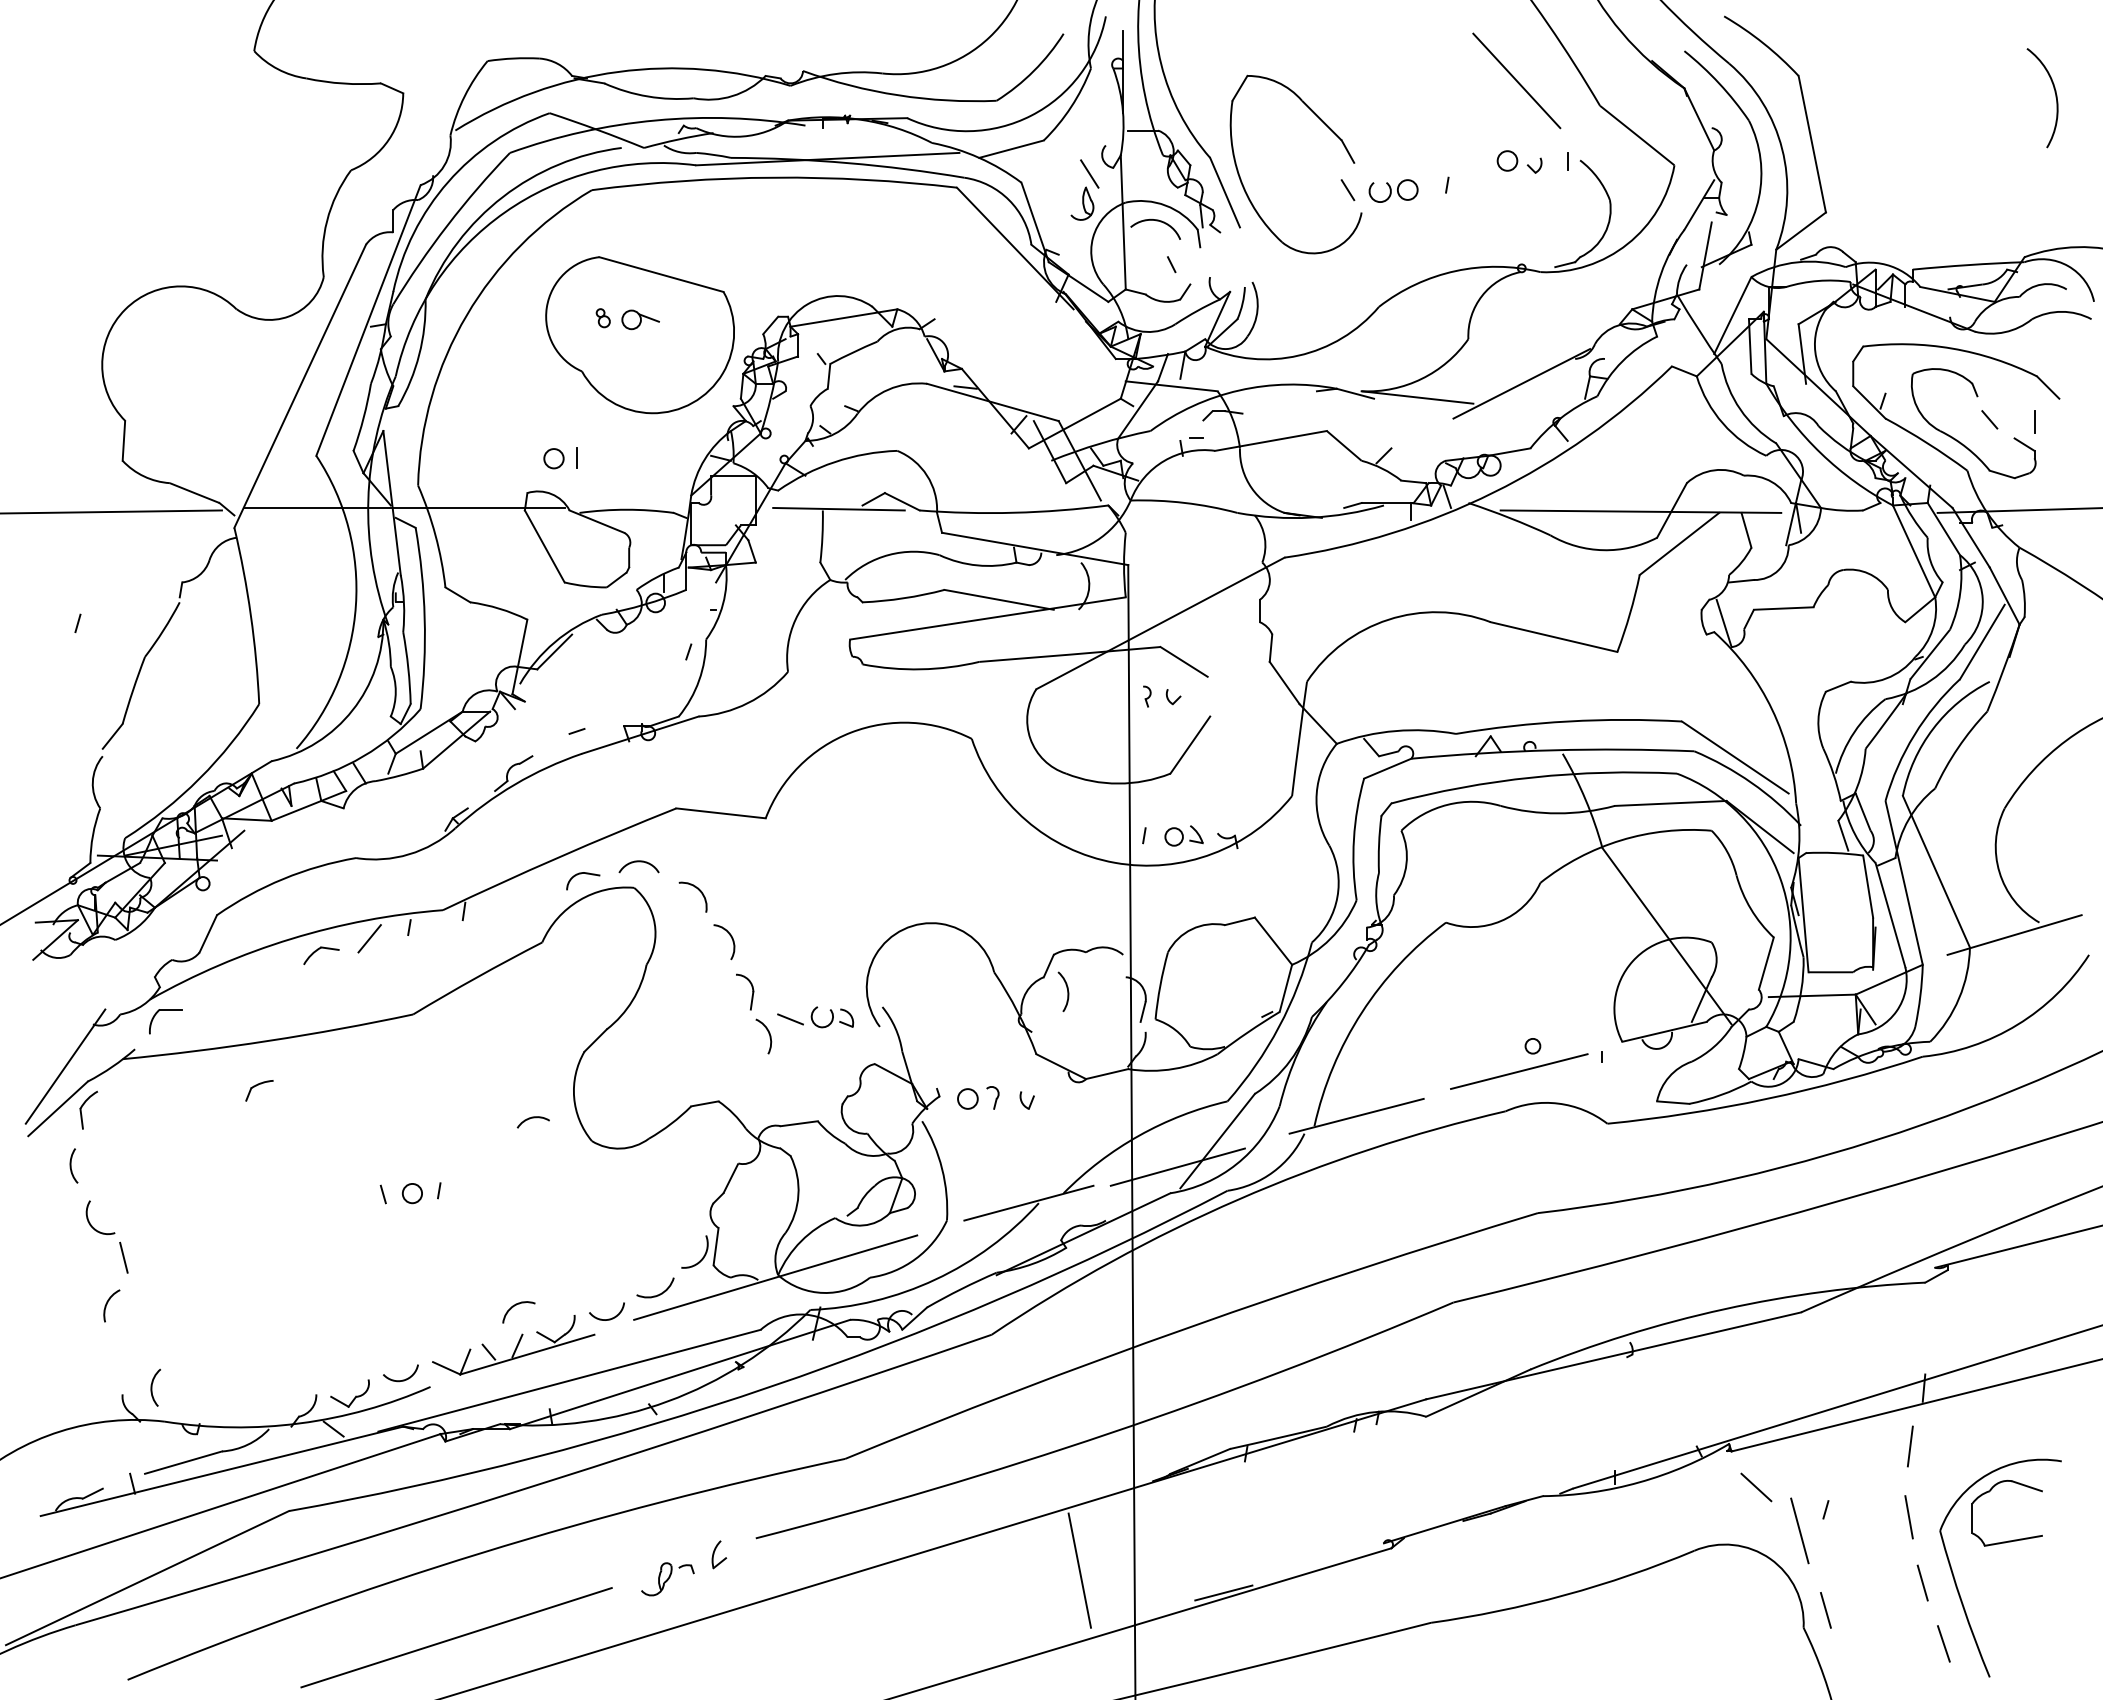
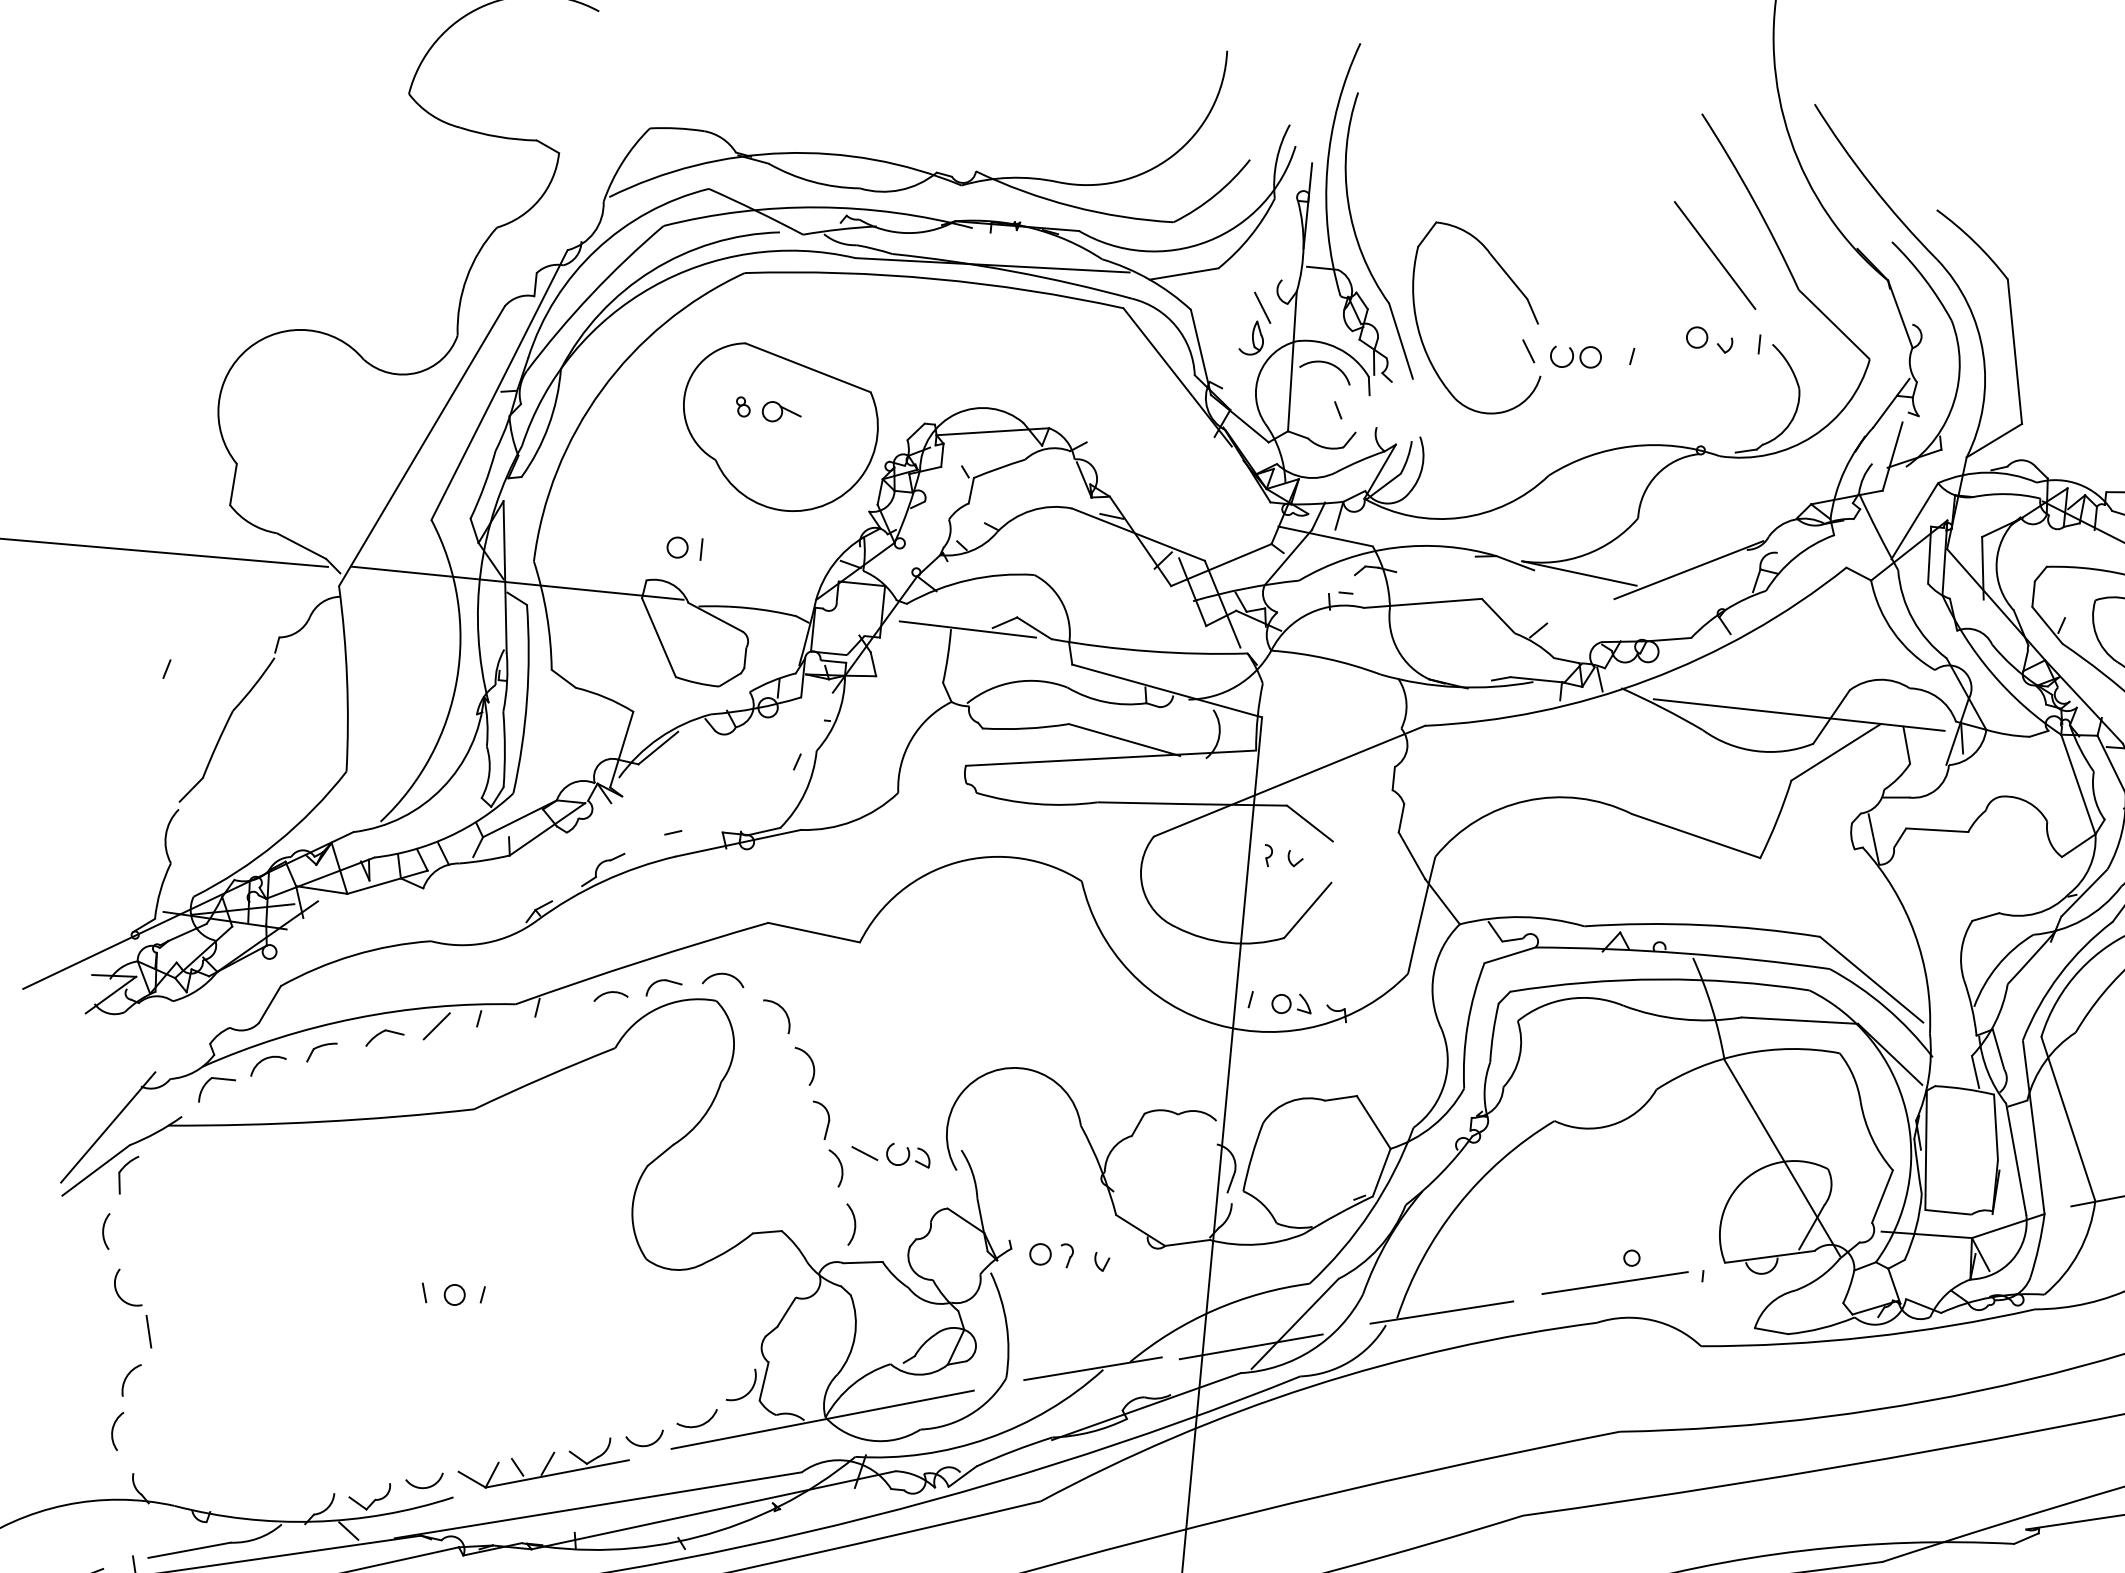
arc: (1067, 991) -> (854, 1224), moved
part: (259, 1090) -> (321, 1052), moved
arc: (532, 1118) -> (610, 993), moved
arc: (513, 1307) -> (263, 1061), moved
arc: (152, 1387) -> (113, 1430), moved

